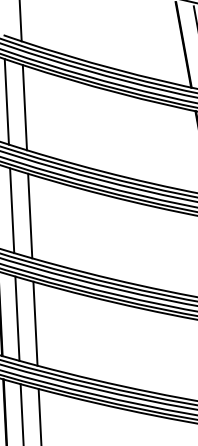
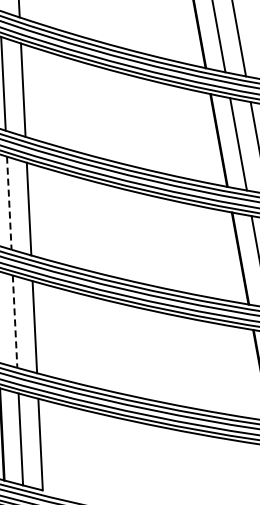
line: (12, 210) -> (9, 203), solid -> dashed
line: (17, 319) -> (15, 322), solid -> dashed

